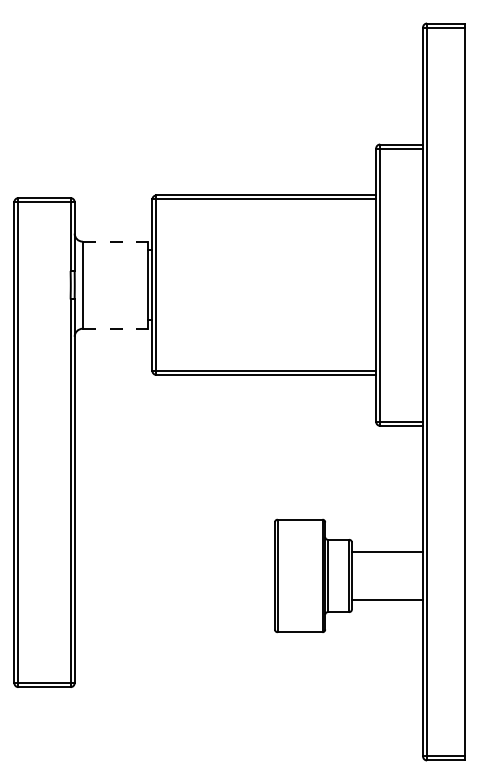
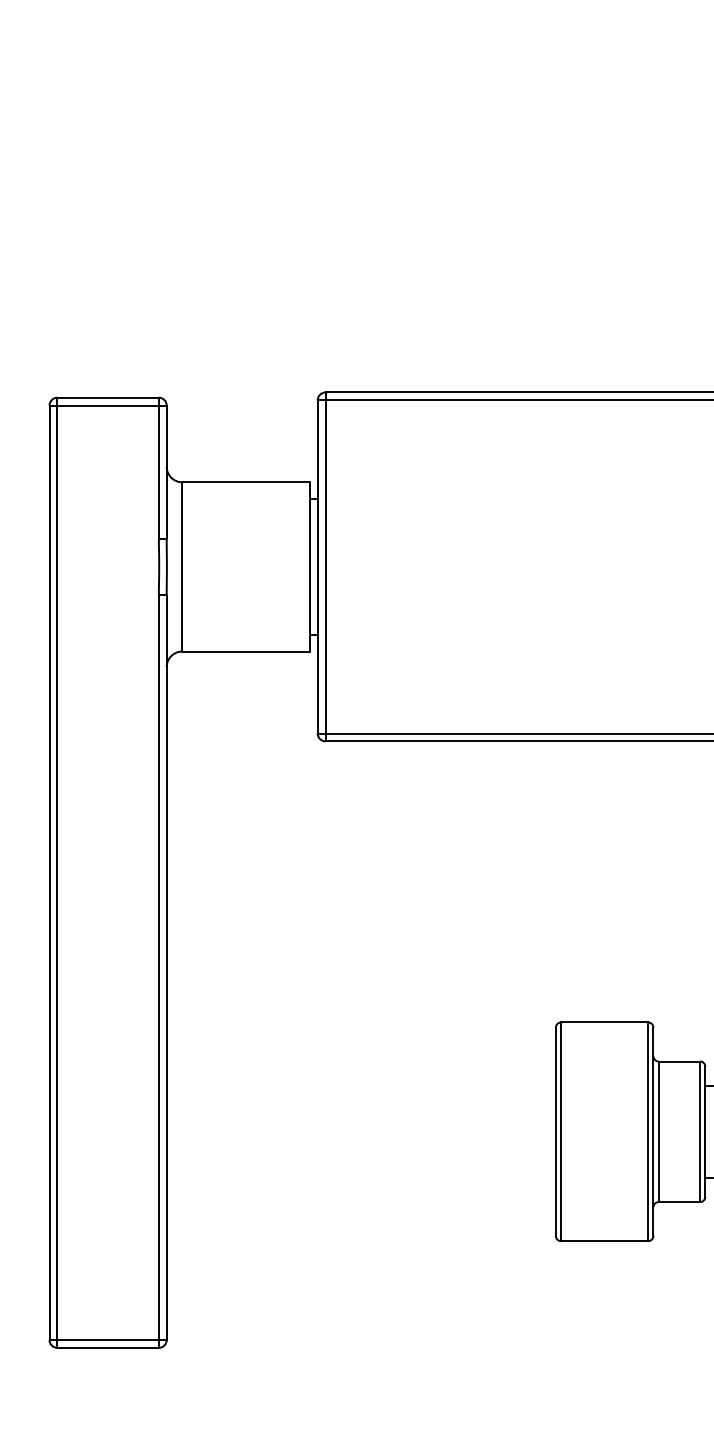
line: (115, 241) -> (245, 482), dashed -> solid
line: (115, 328) -> (245, 651), dashed -> solid

